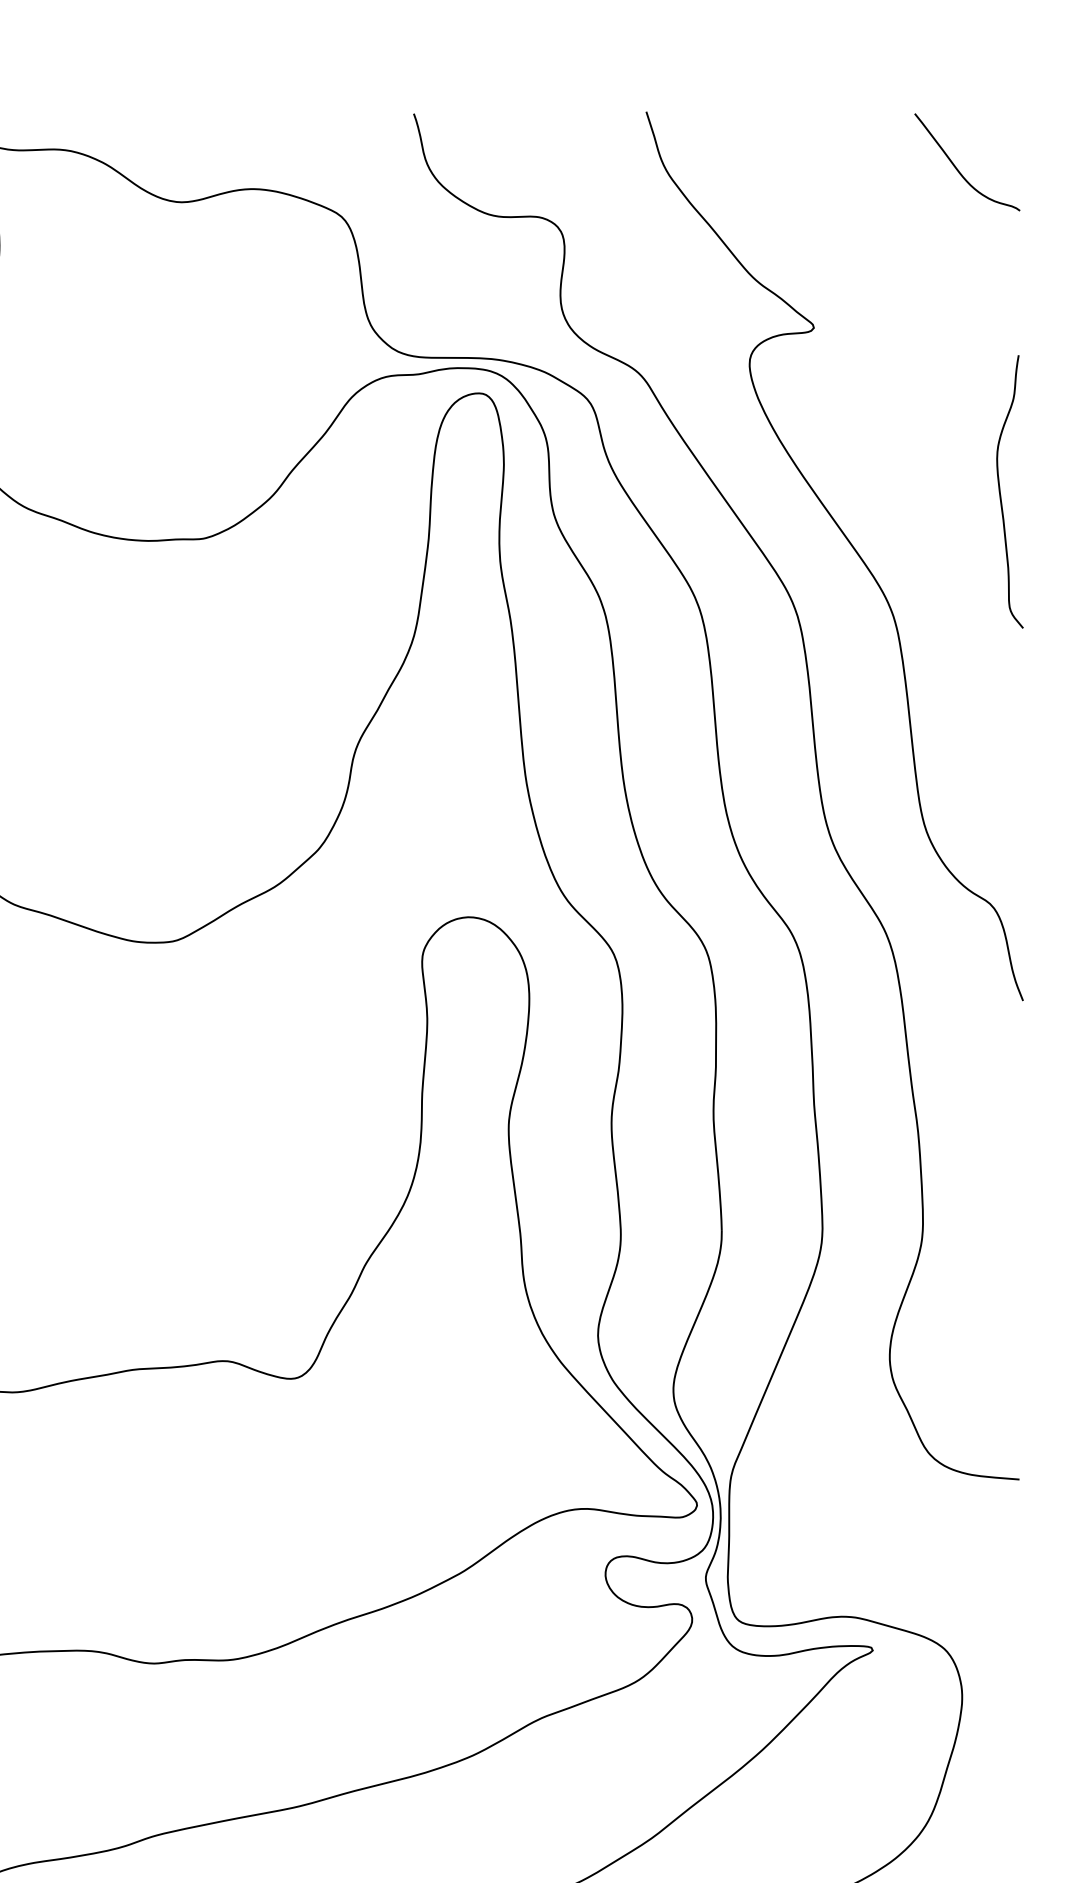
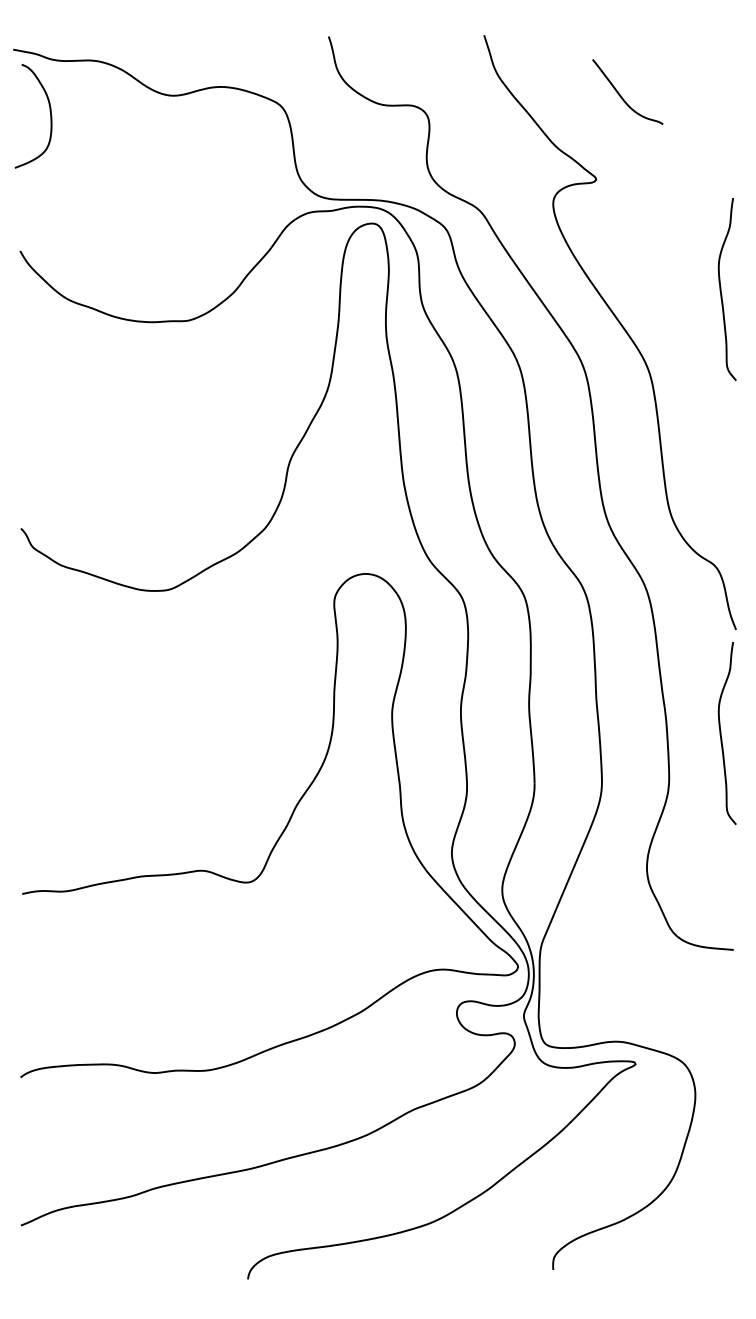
curve: (957, 167) -> (621, 95), moved
curve: (1001, 1155) -> (721, 733), added

